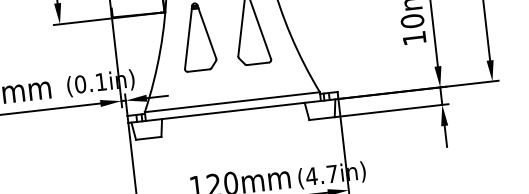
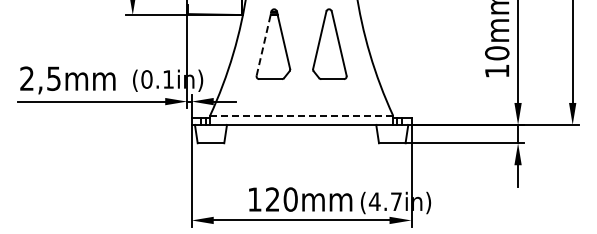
line: (189, 37) -> (264, 43), solid -> dashed
line: (232, 101) -> (301, 115), solid -> dashed

